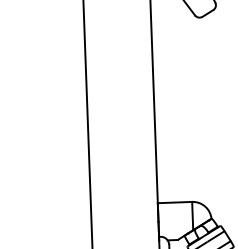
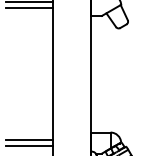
line: (49, 219) -> (29, 139), added
line: (49, 230) -> (29, 145), added

